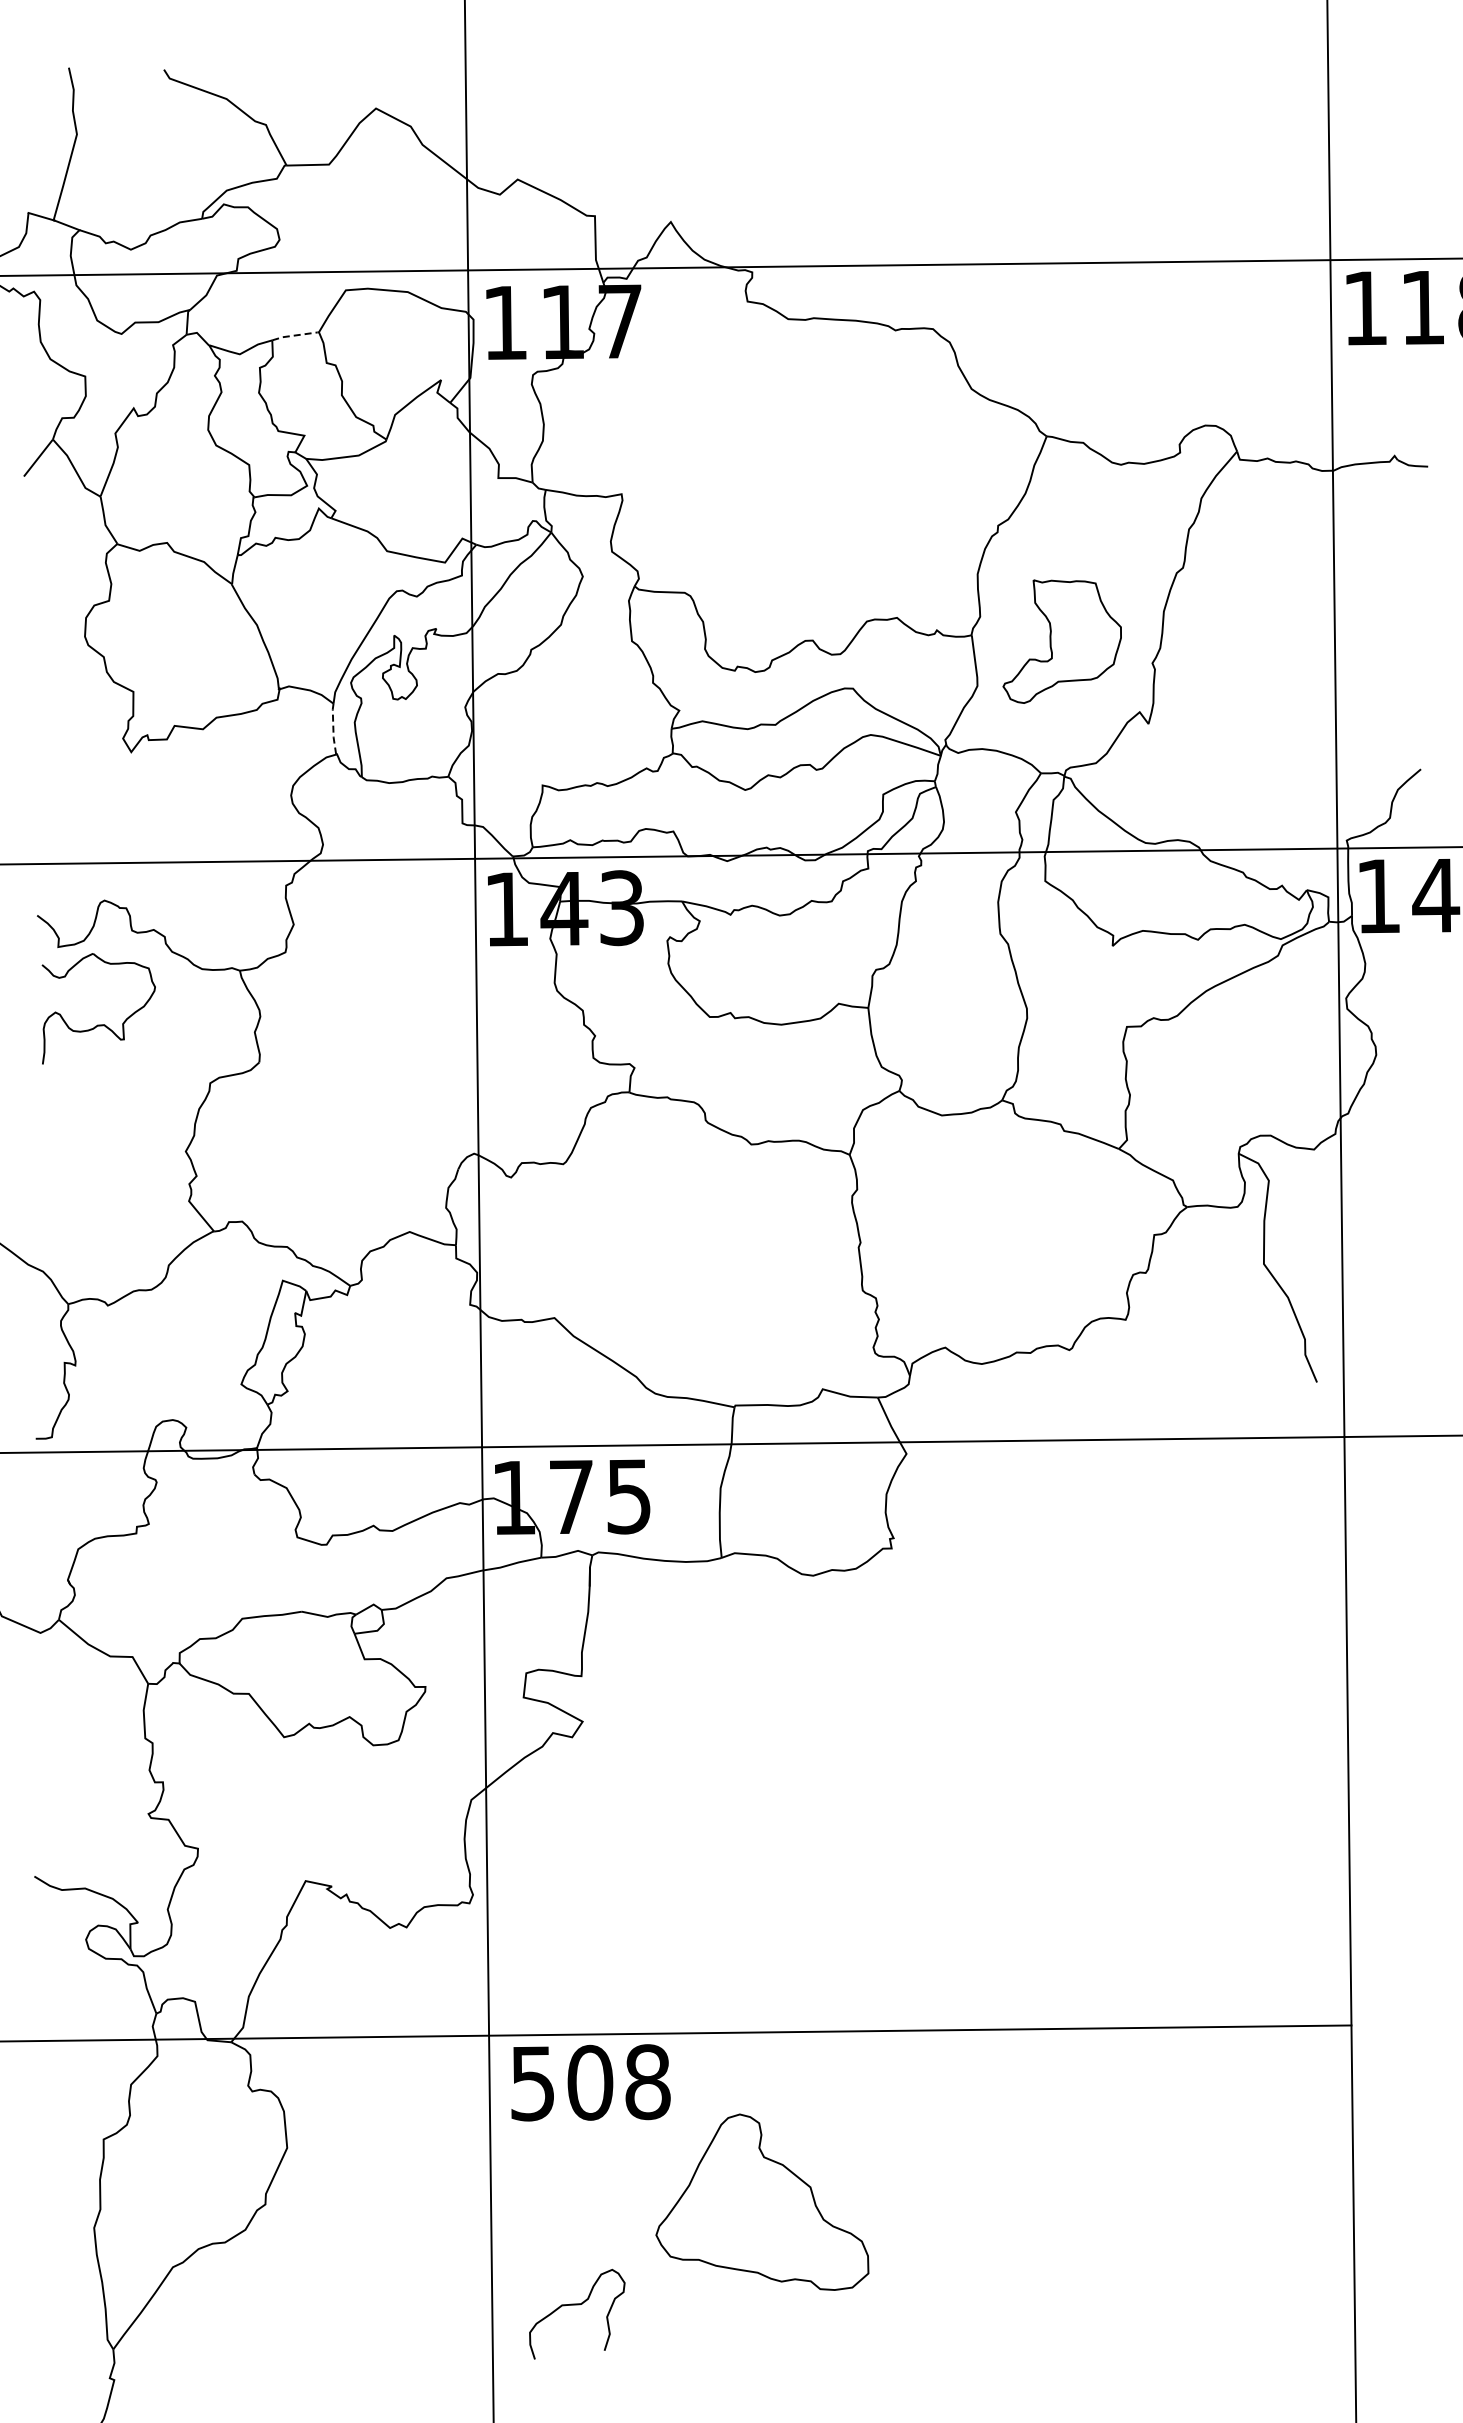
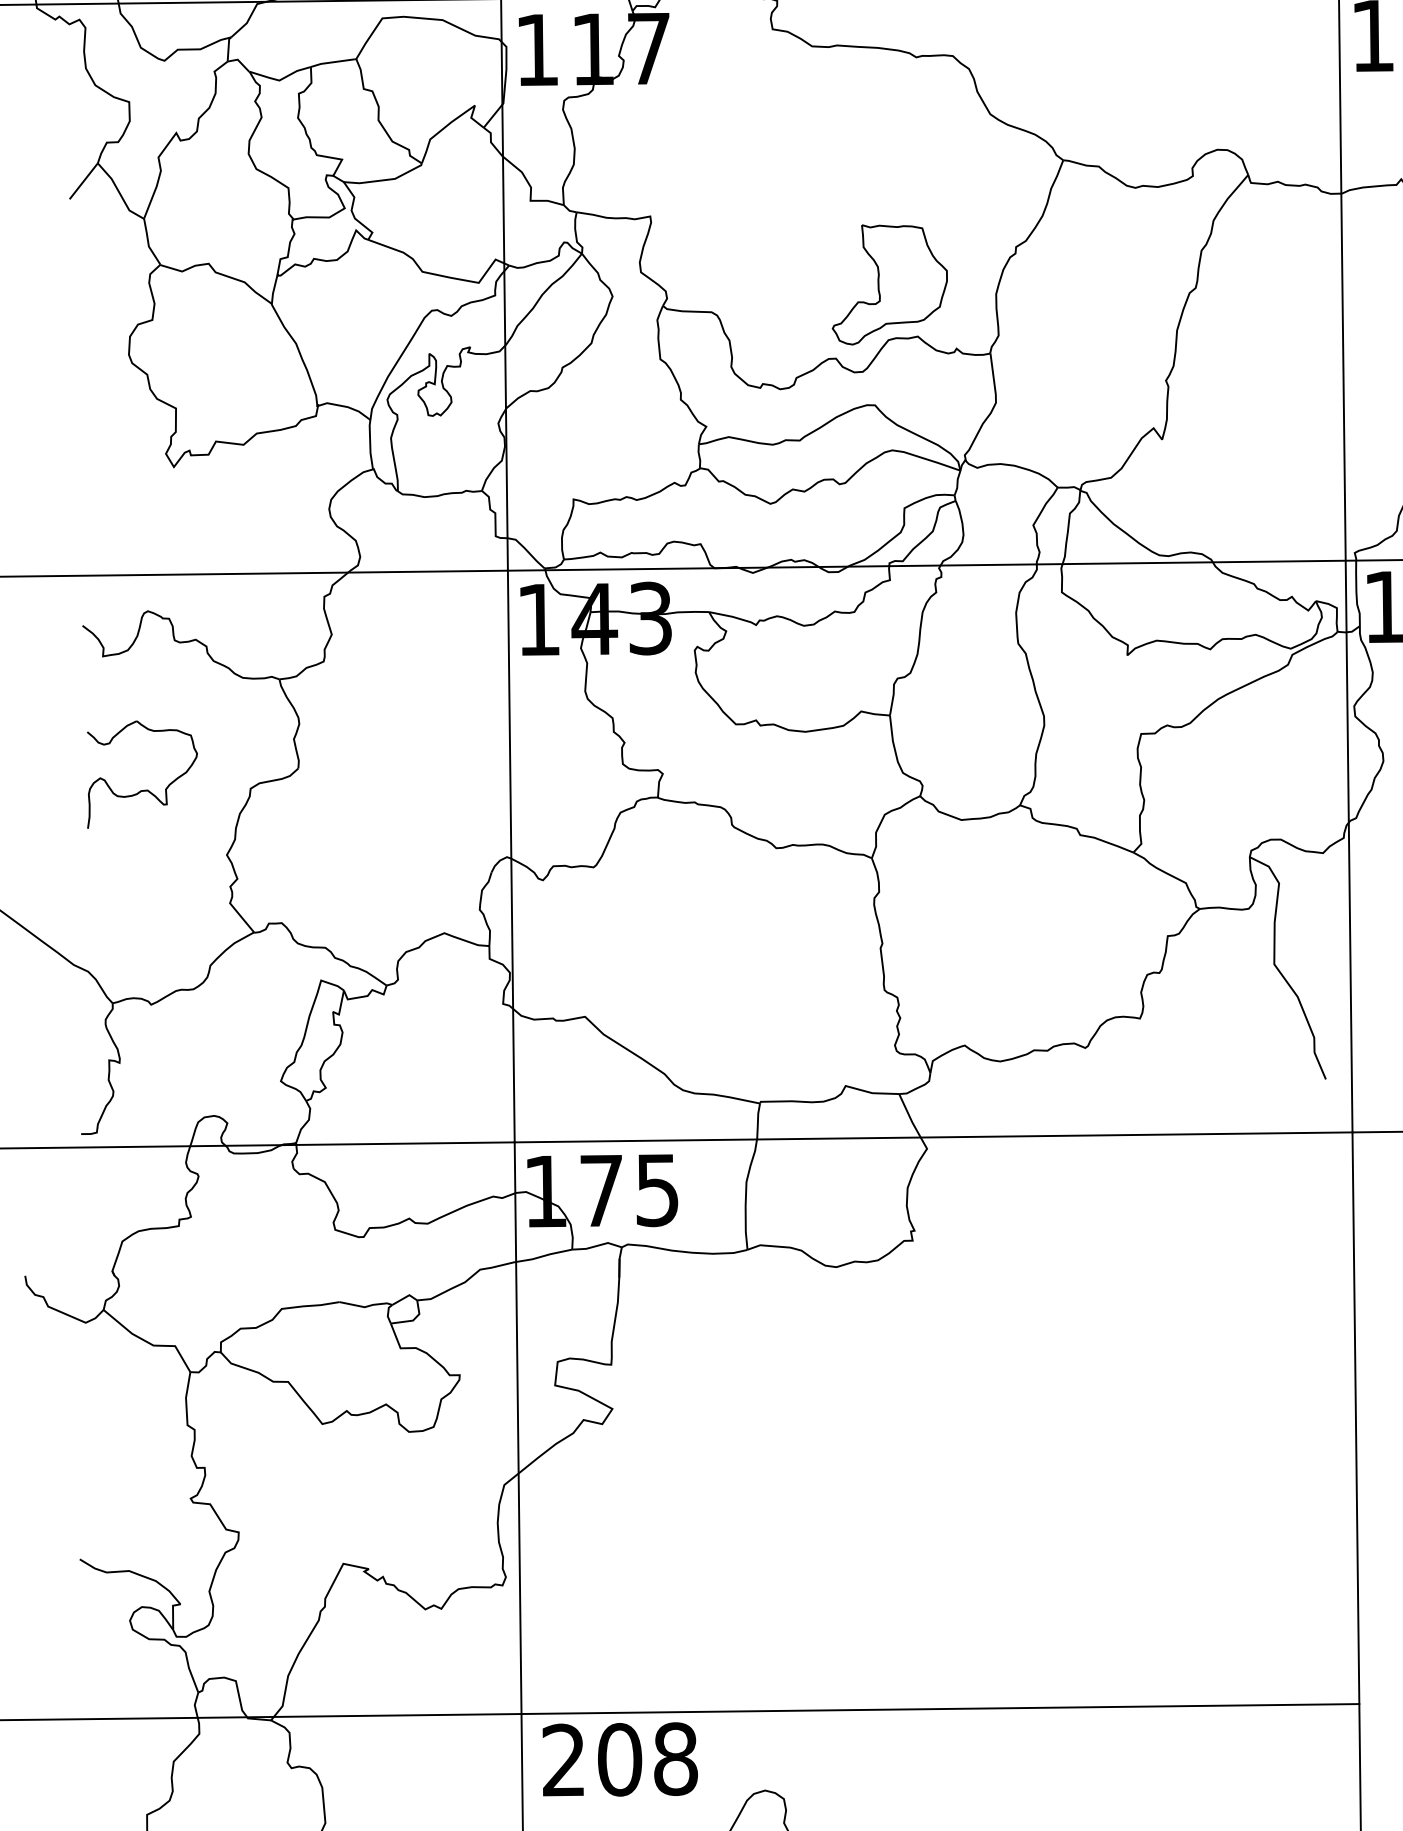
line: (294, 335) -> (332, 62), dashed -> solid
part: (1061, 641) -> (889, 284), moved
line: (333, 728) -> (370, 444), dashed -> solid
part: (98, 1024) -> (142, 789), moved
text: (532, 2083) -> (563, 1760), 508 -> 208

